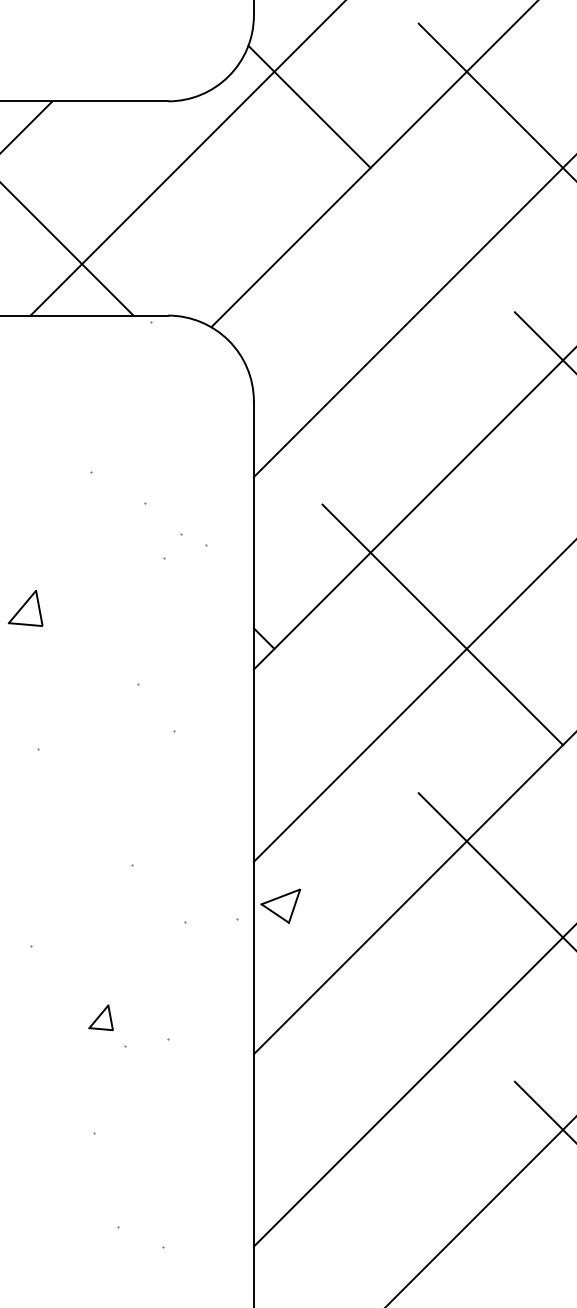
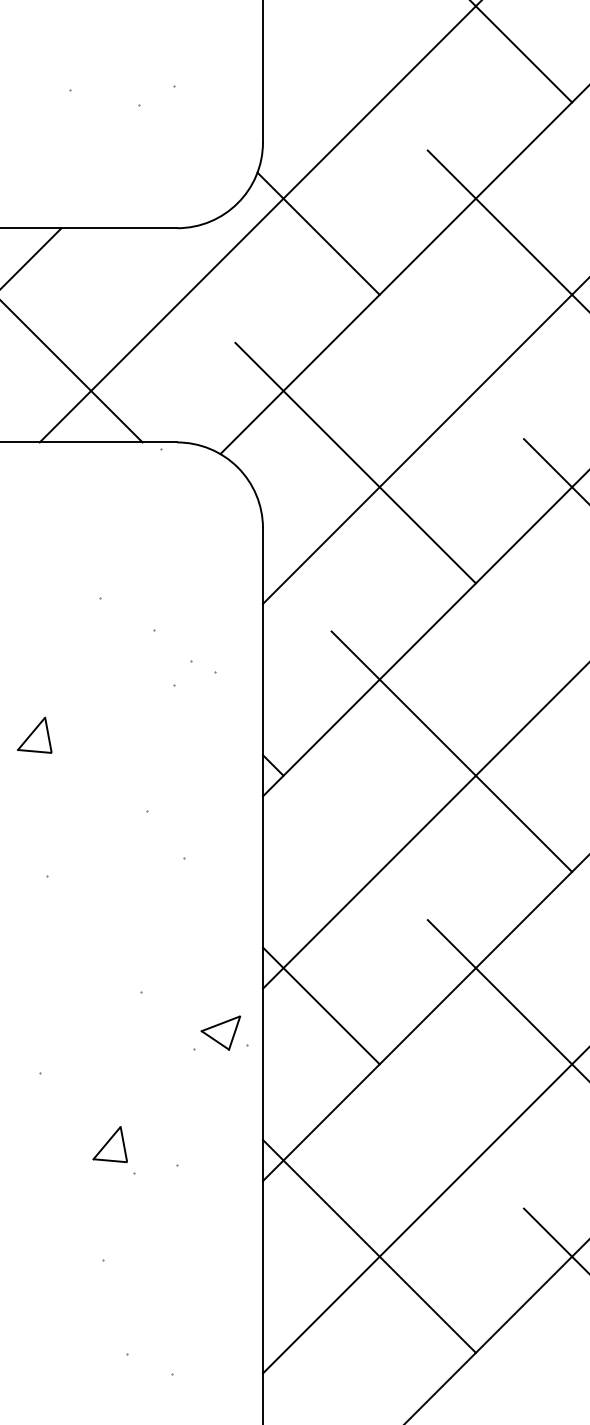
line: (346, 335) -> (355, 462), added
line: (311, 878) -> (320, 1005), added
part: (280, 905) -> (220, 1032), moved
part: (100, 1017) -> (109, 1144), size x1.43
line: (359, 1118) -> (368, 1245), added

